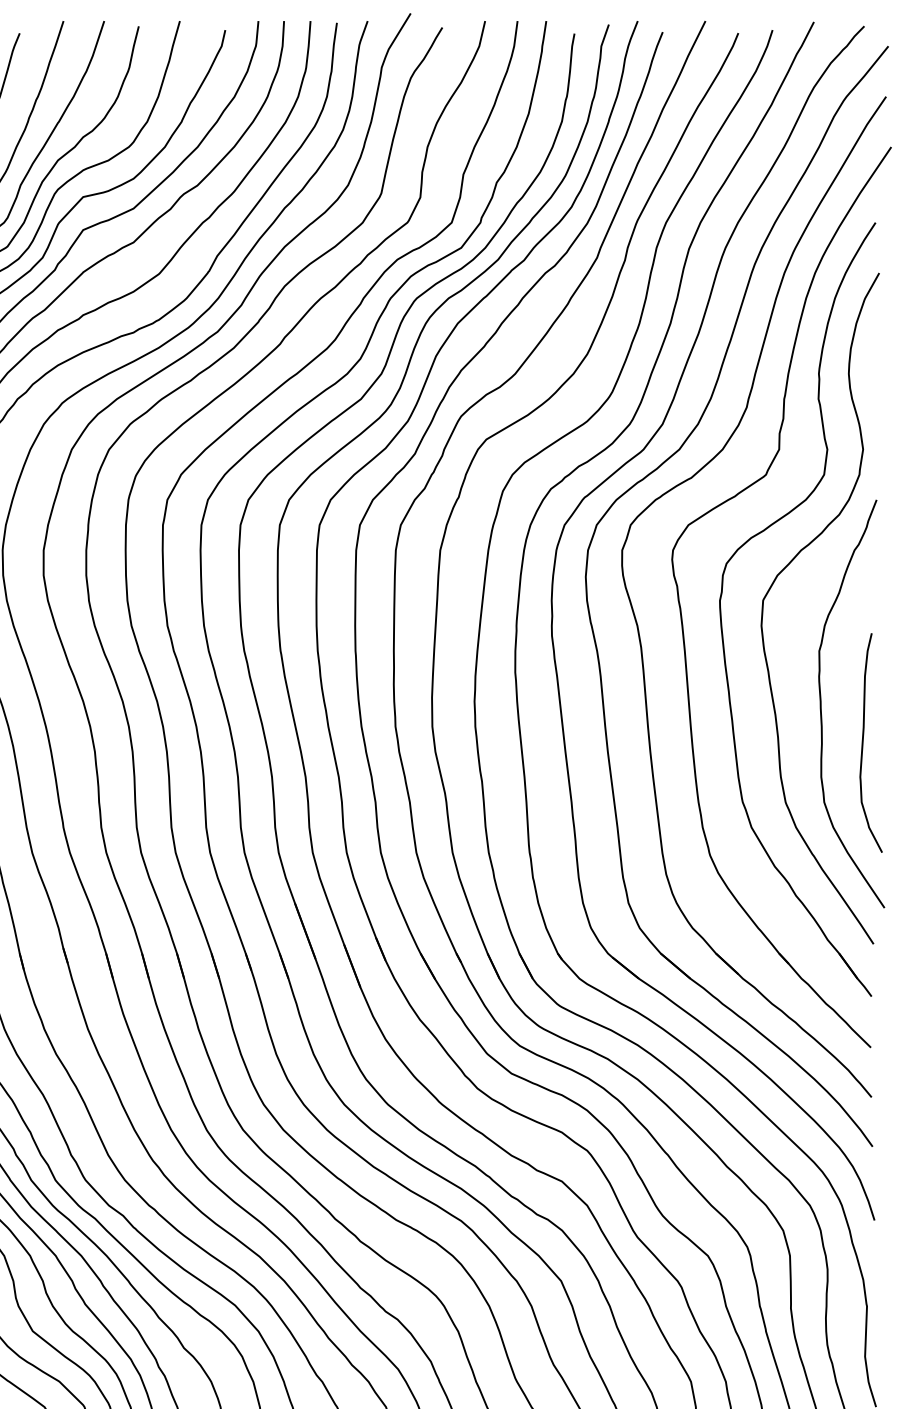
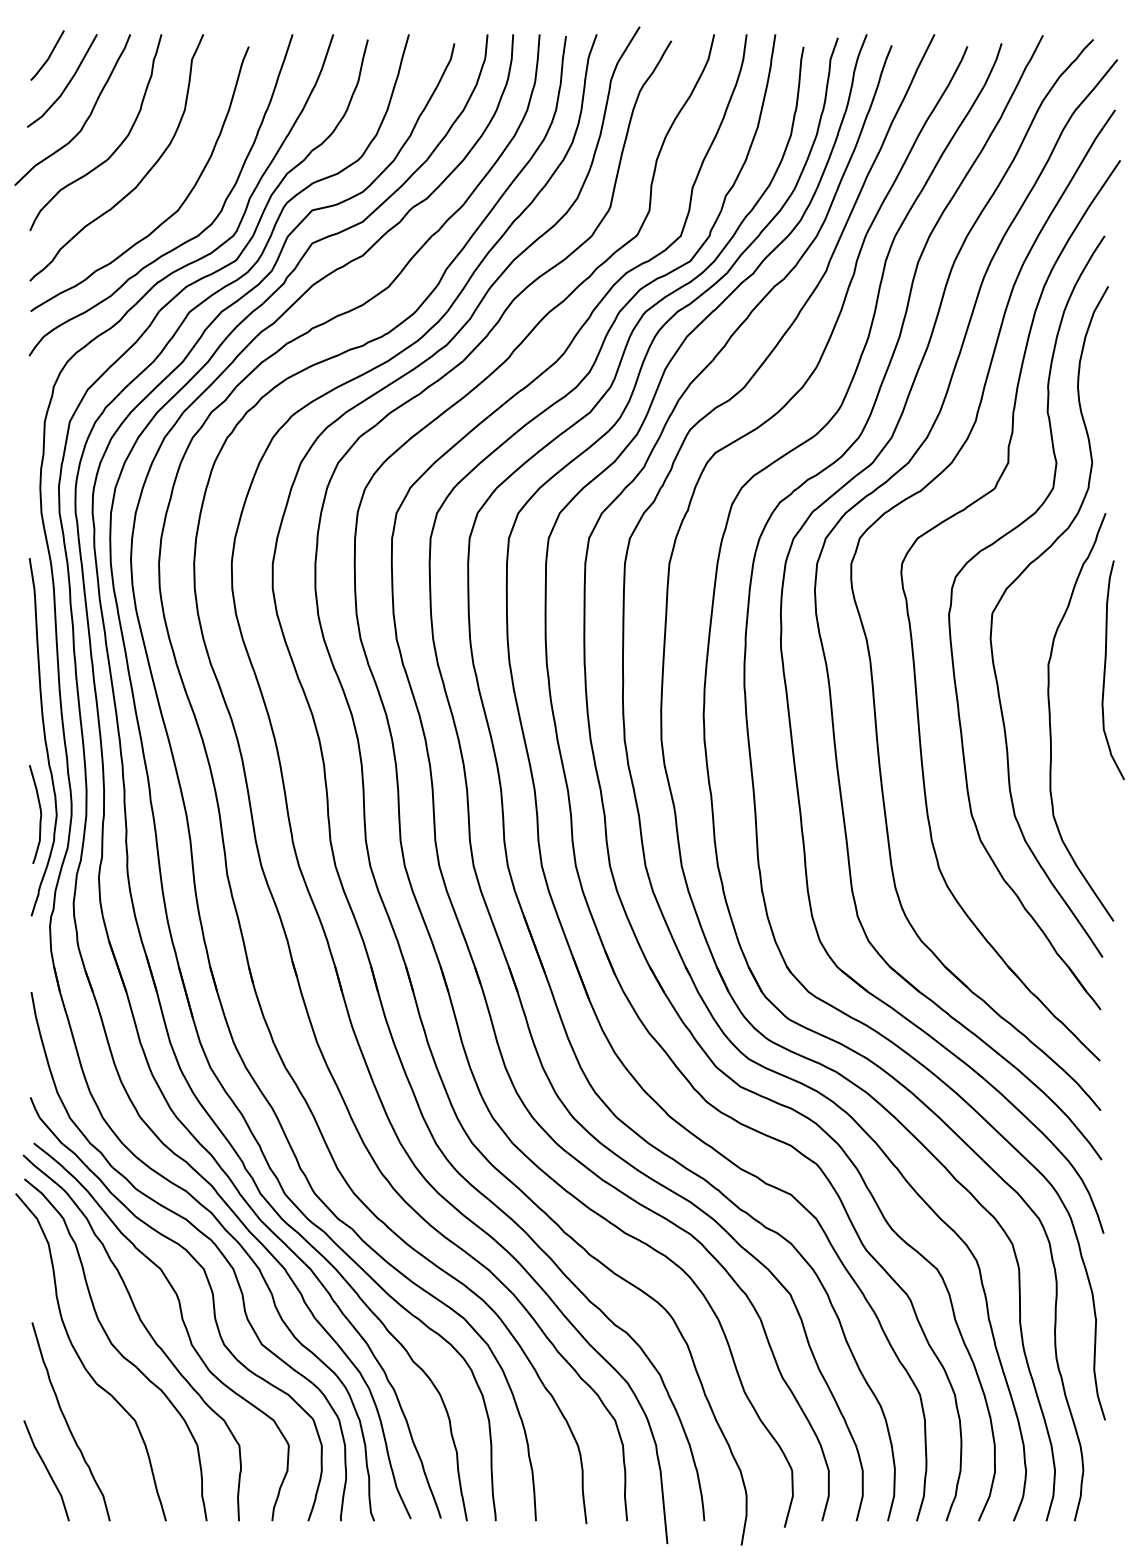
curve: (863, 743) -> (1105, 670), moved

